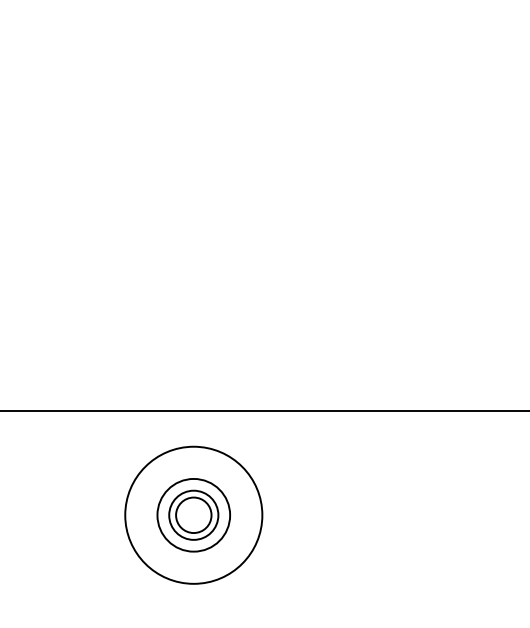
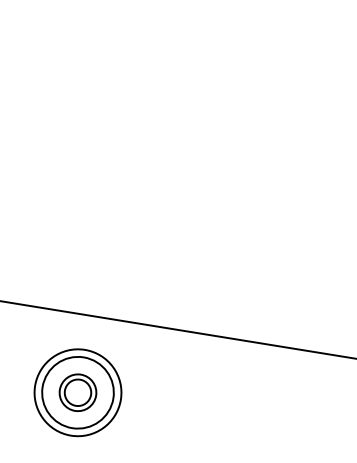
circle: (193, 514) -> (77, 392), size x0.7
circle: (193, 514) -> (77, 392), size x1.6

